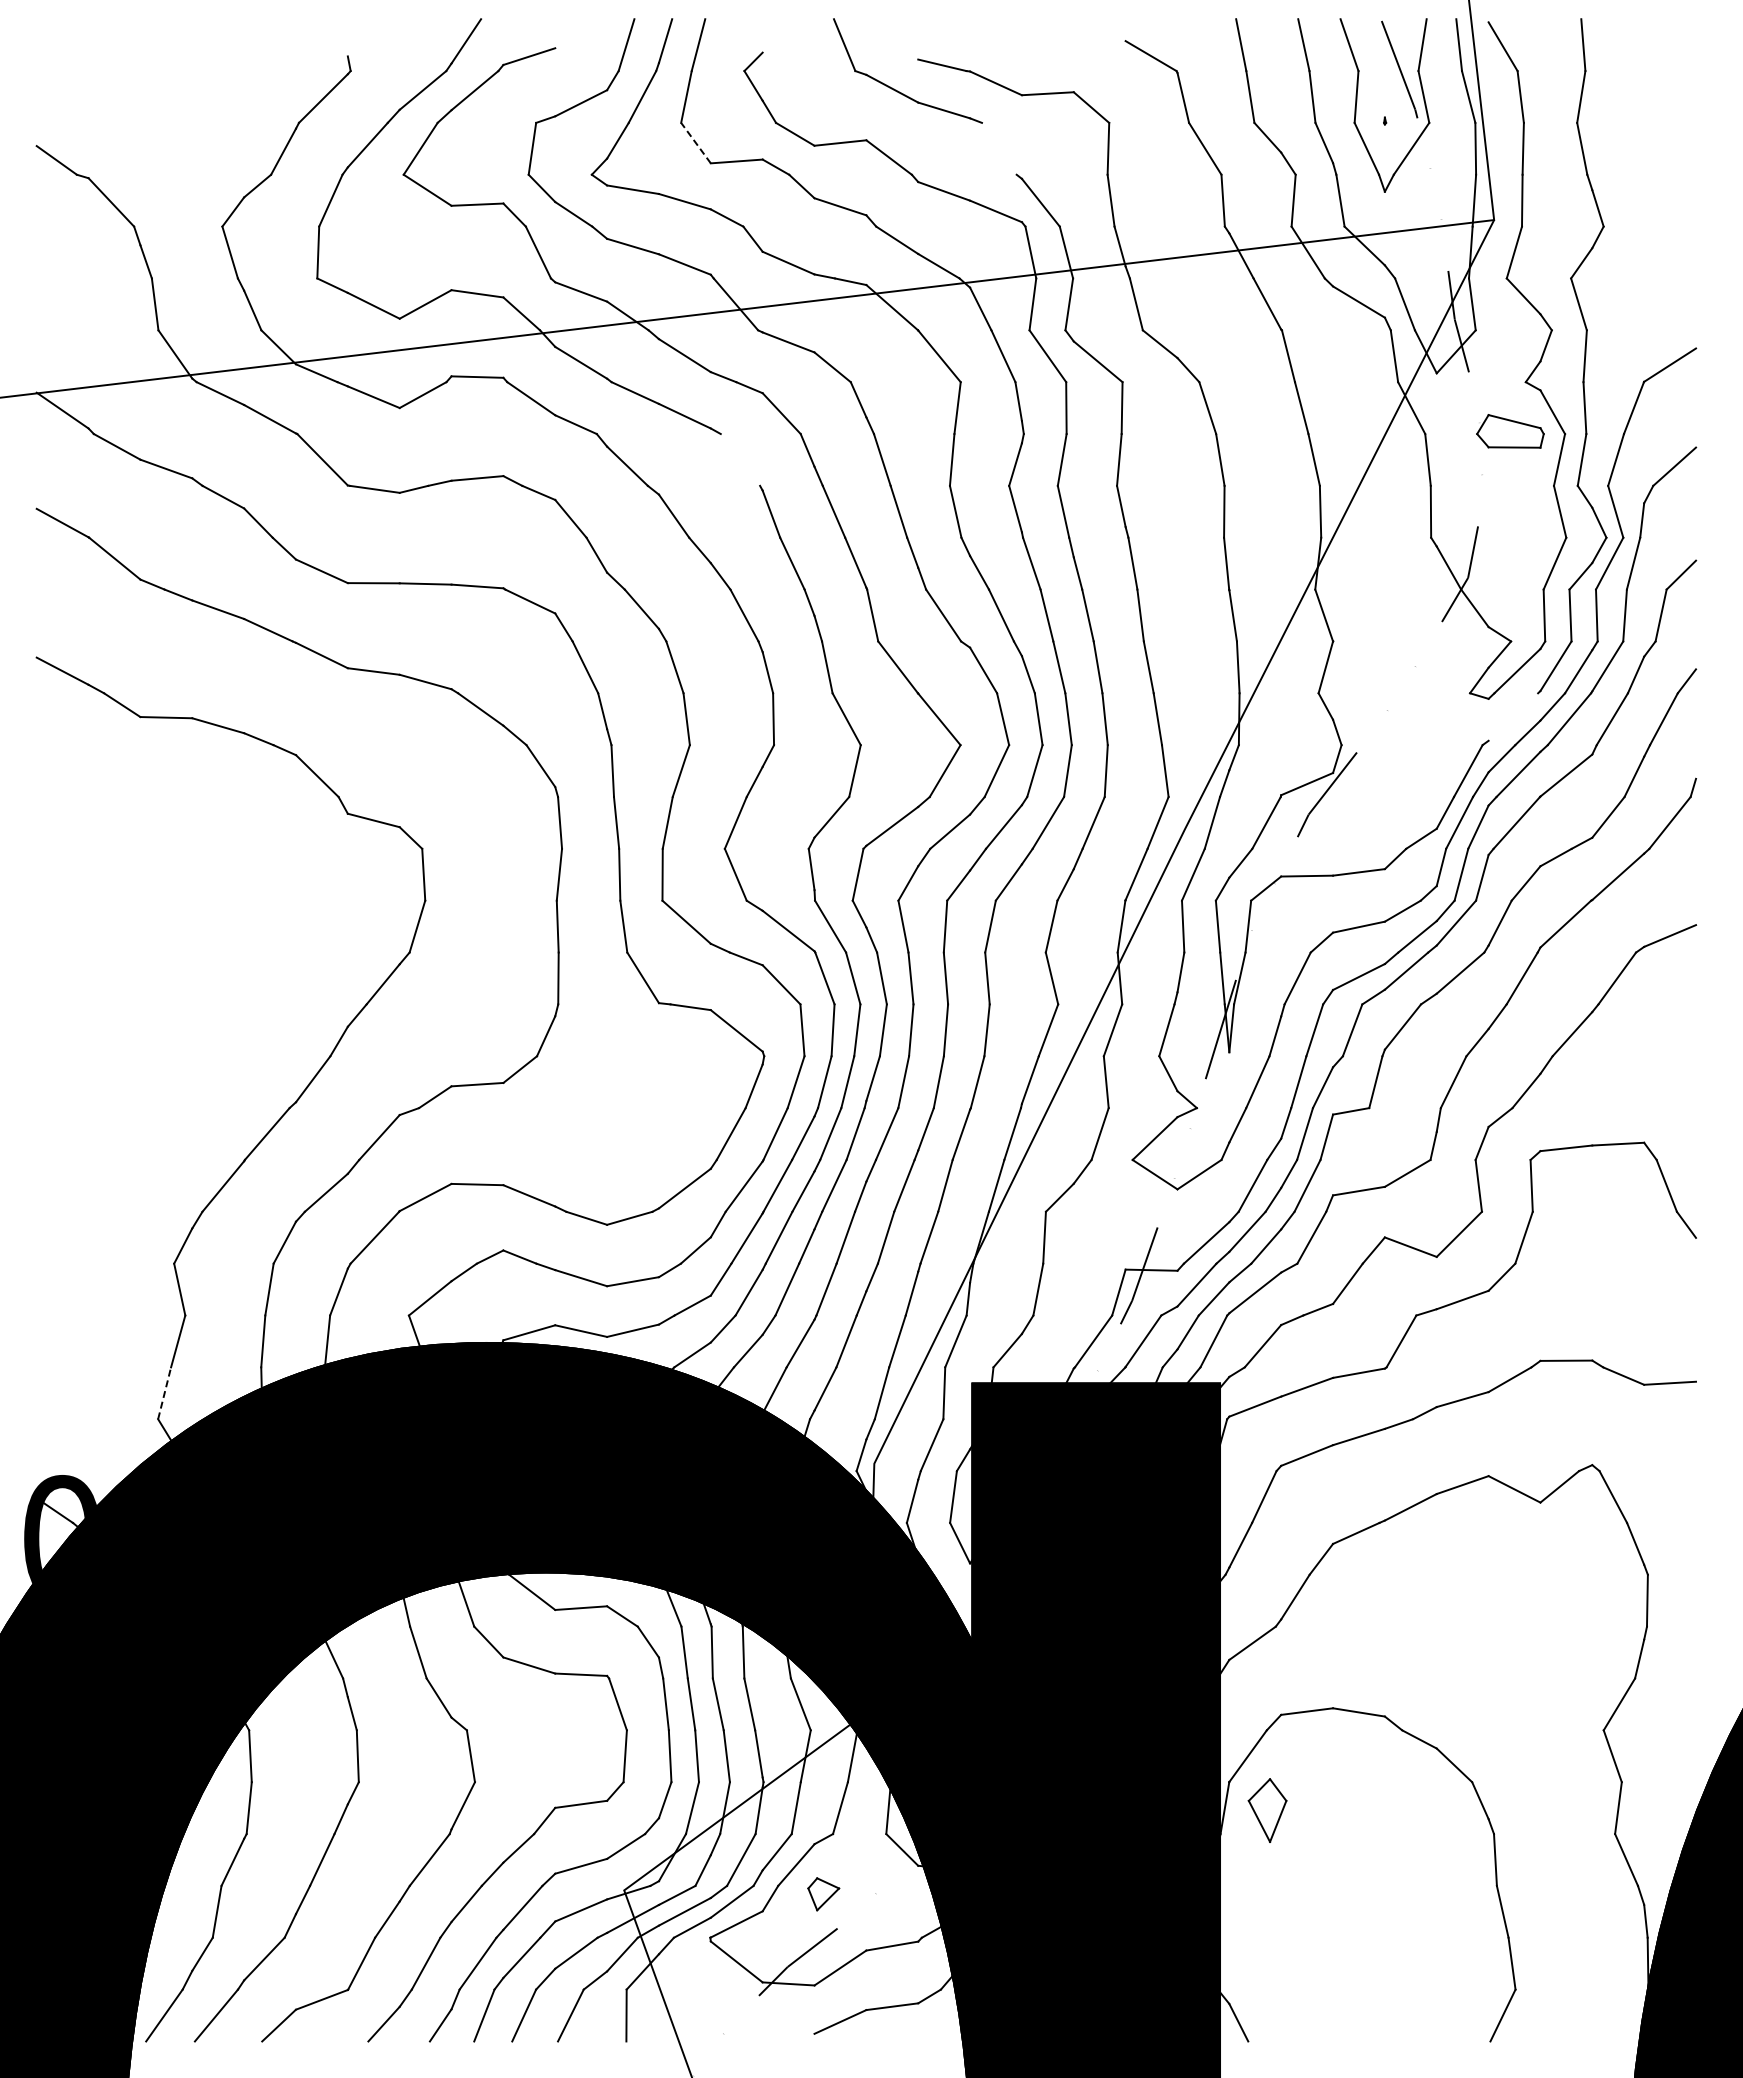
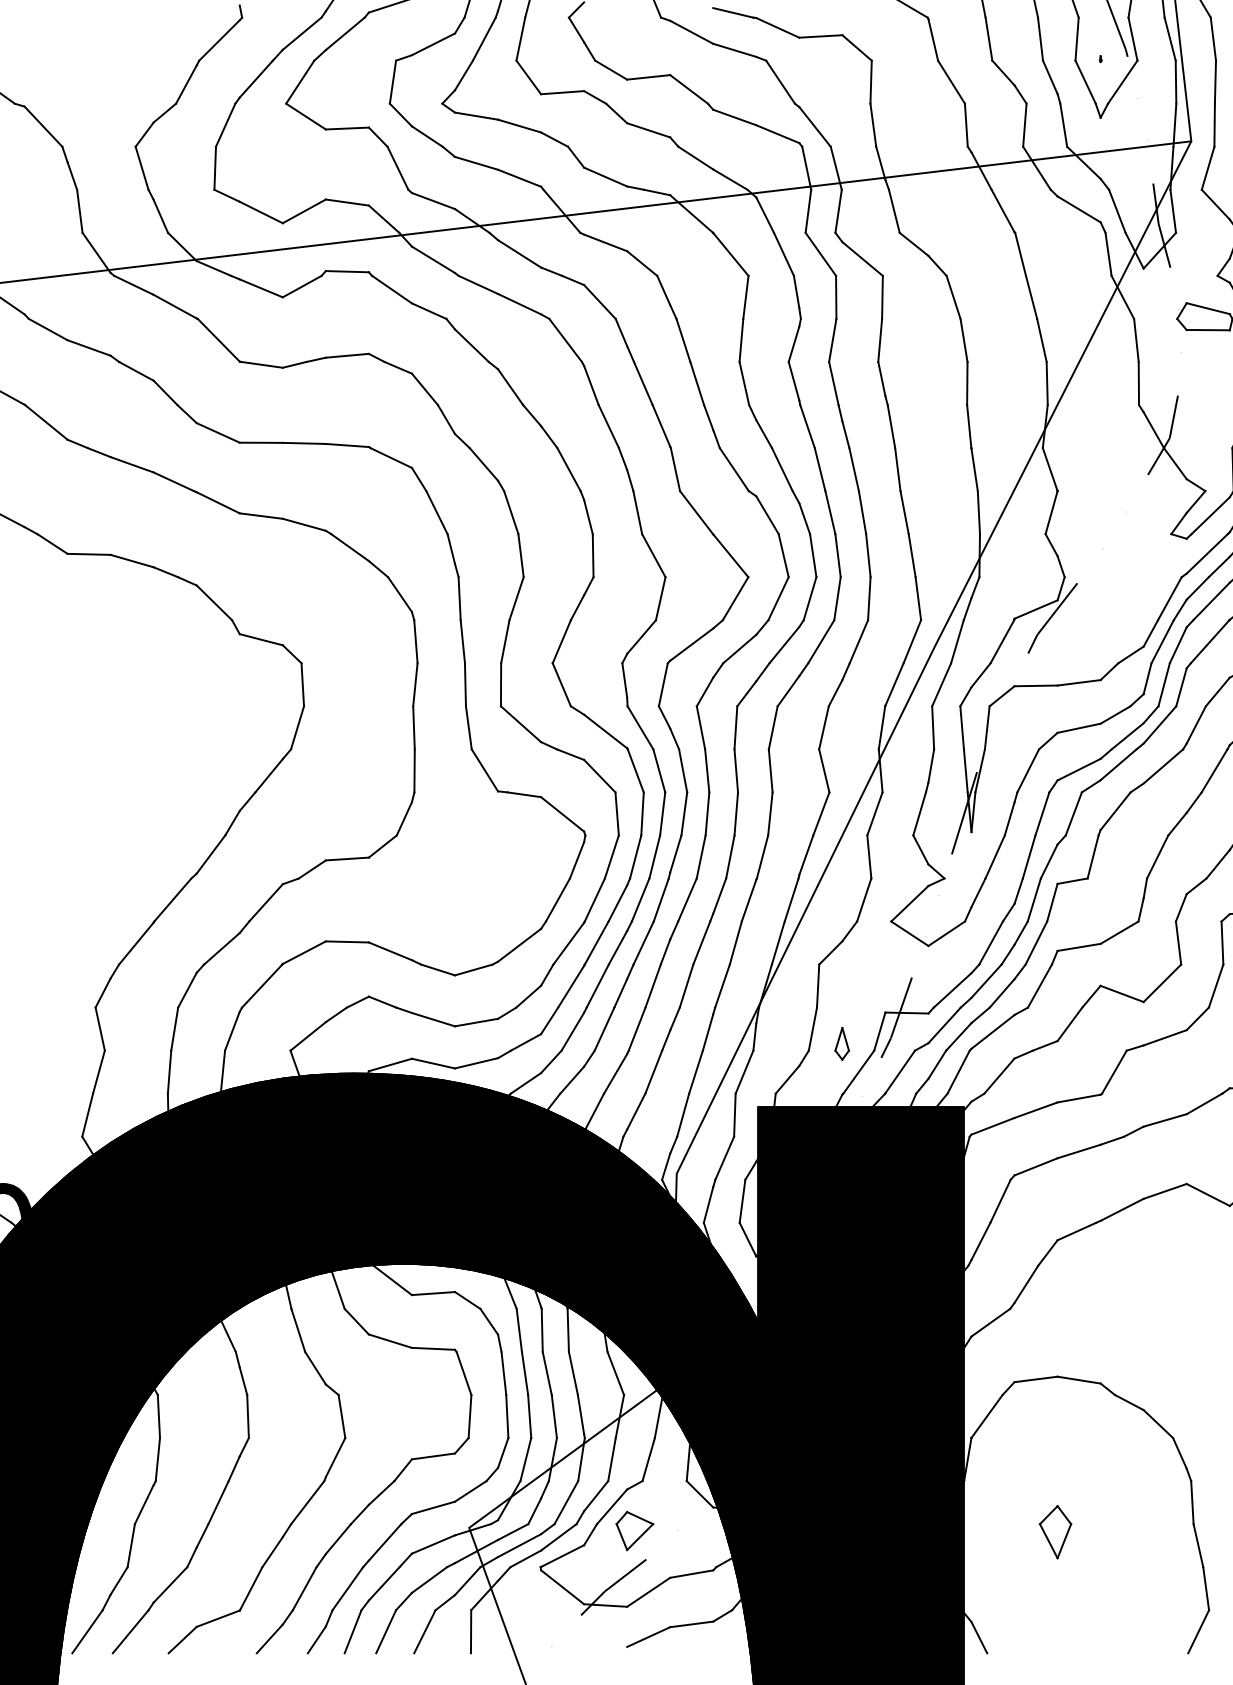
line: (695, 142) -> (528, 76), dashed -> solid
line: (998, 148) -> (779, 81), added
line: (740, 459) -> (565, 340), added
line: (1513, 716) -> (1207, 553), added
part: (1073, 1307) -> (842, 1044), added
line: (164, 1393) -> (87, 1115), dashed -> solid
part: (1267, 1810) -> (1055, 1532), moved
part: (823, 1894) -> (634, 1531), size x1.43

